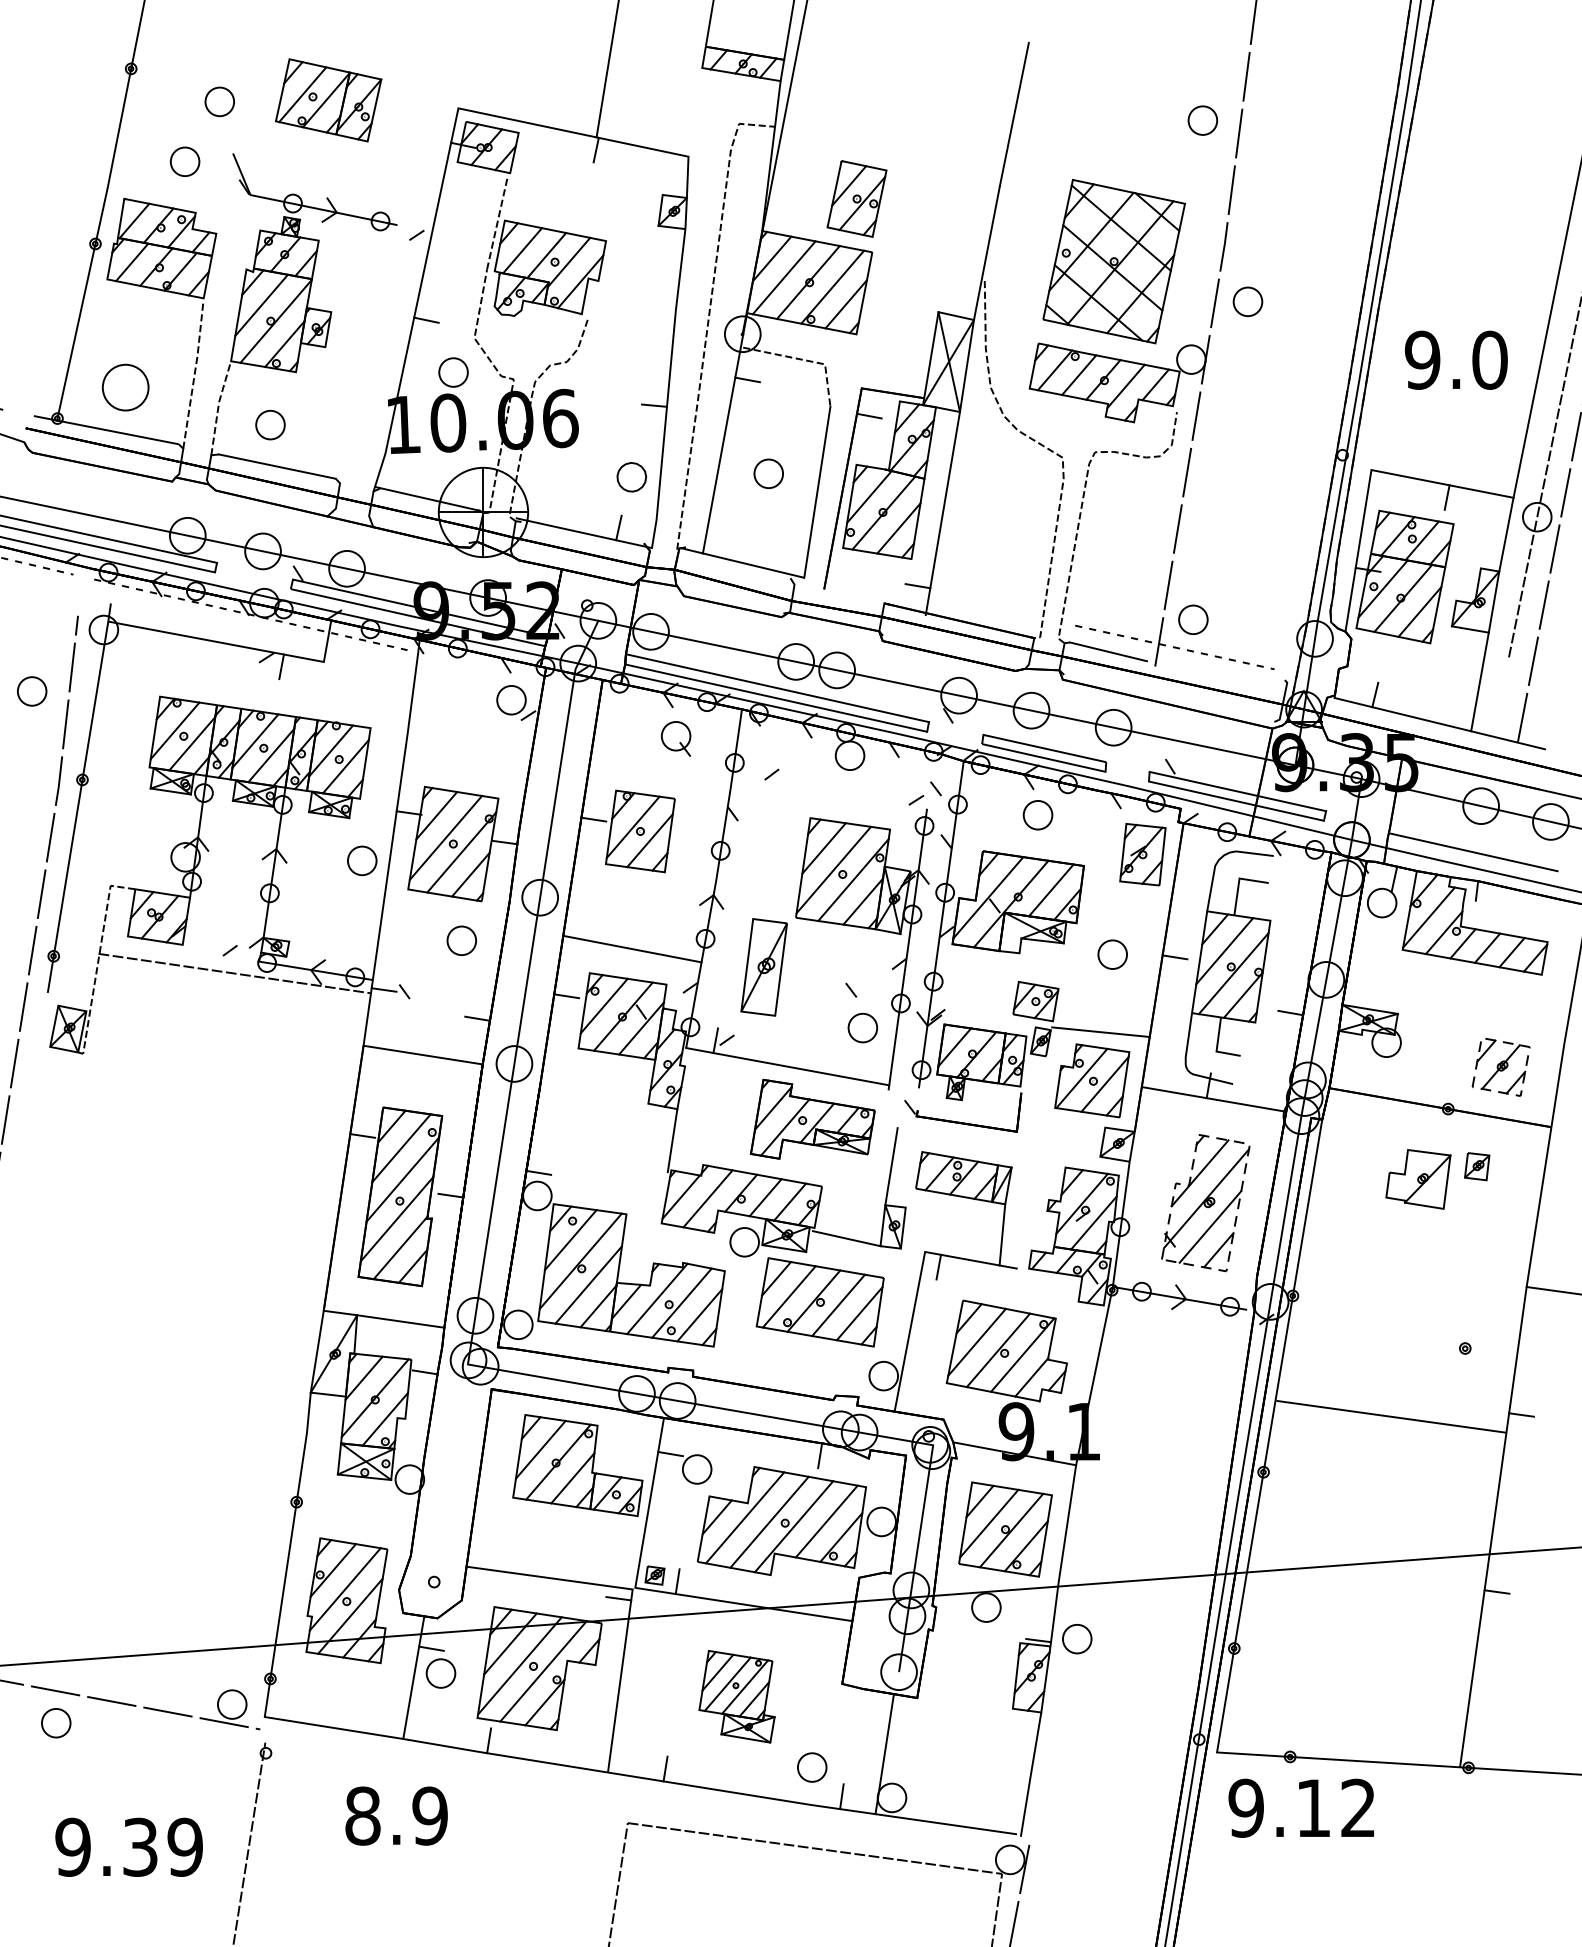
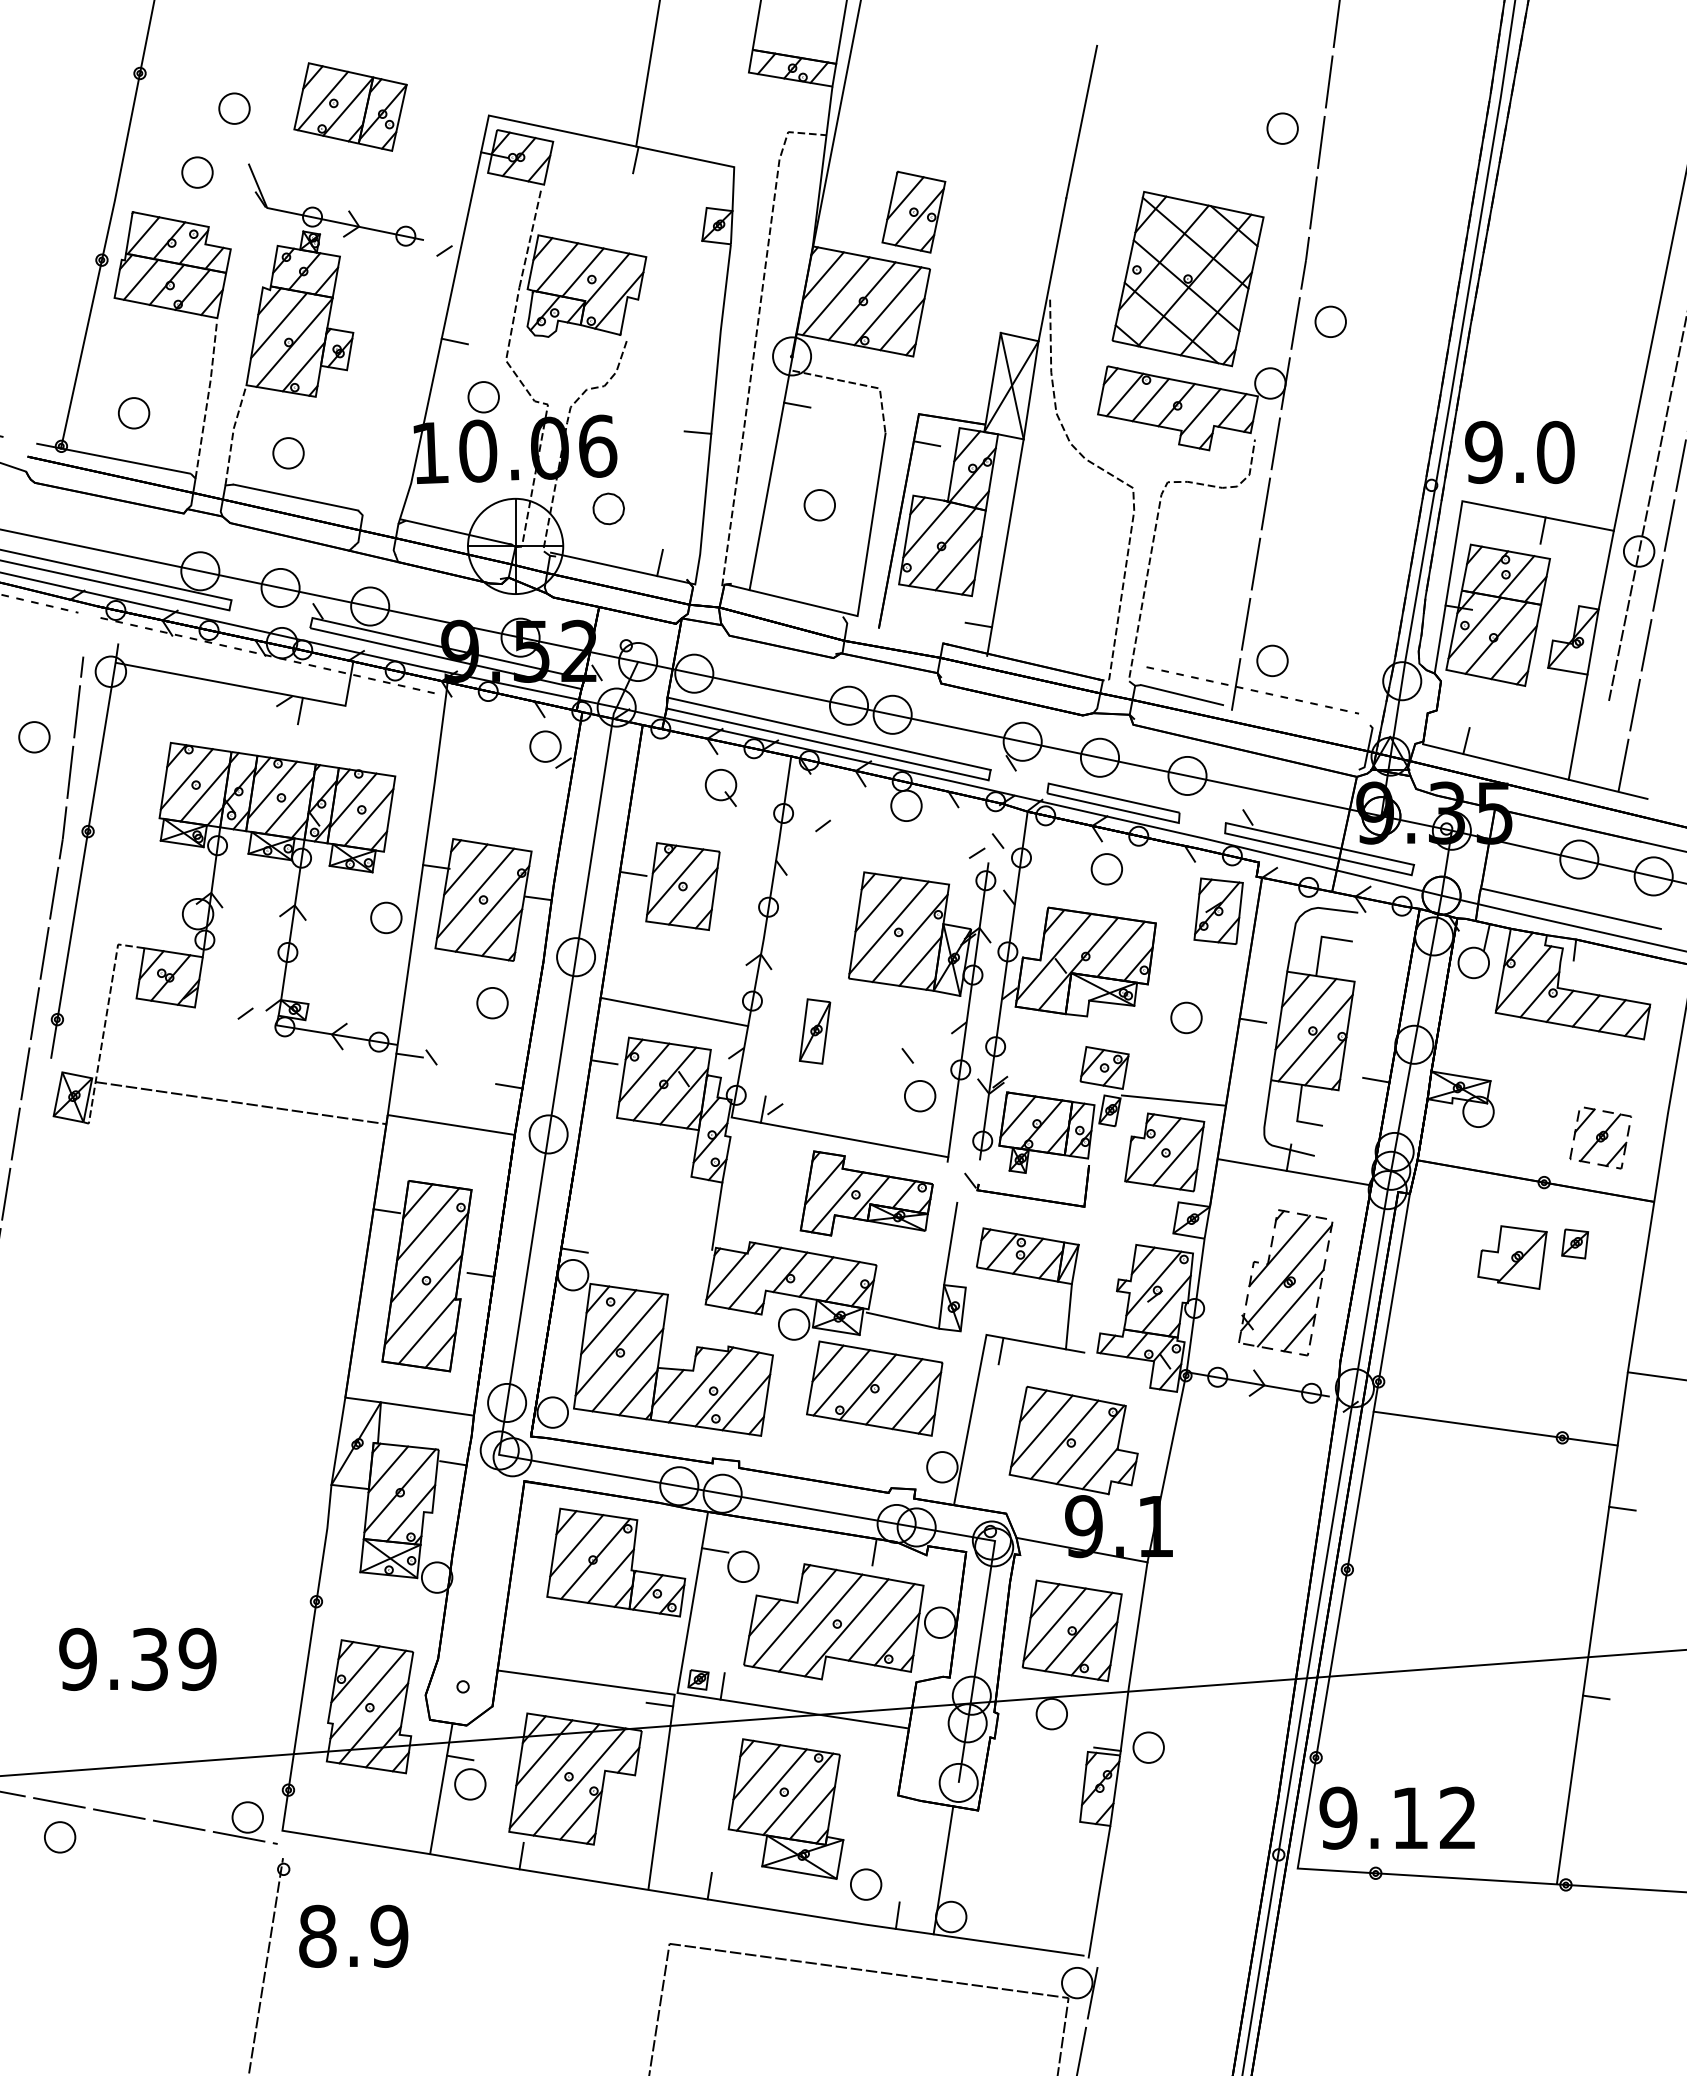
text: (1455, 359) -> (1518, 451), moved
part: (125, 387) -> (133, 413), size x0.62
part: (631, 477) -> (608, 509), moved
part: (764, 967) -> (815, 1031), size x0.62
line: (234, 973) -> (240, 1103), moved
line: (1391, 1416) -> (1495, 1428), moved
part: (736, 1696) -> (785, 1808), size x1.43
text: (1300, 1807) -> (1396, 1817), moved
text: (396, 1815) -> (353, 1935), moved
text: (128, 1846) -> (137, 1658), moved

